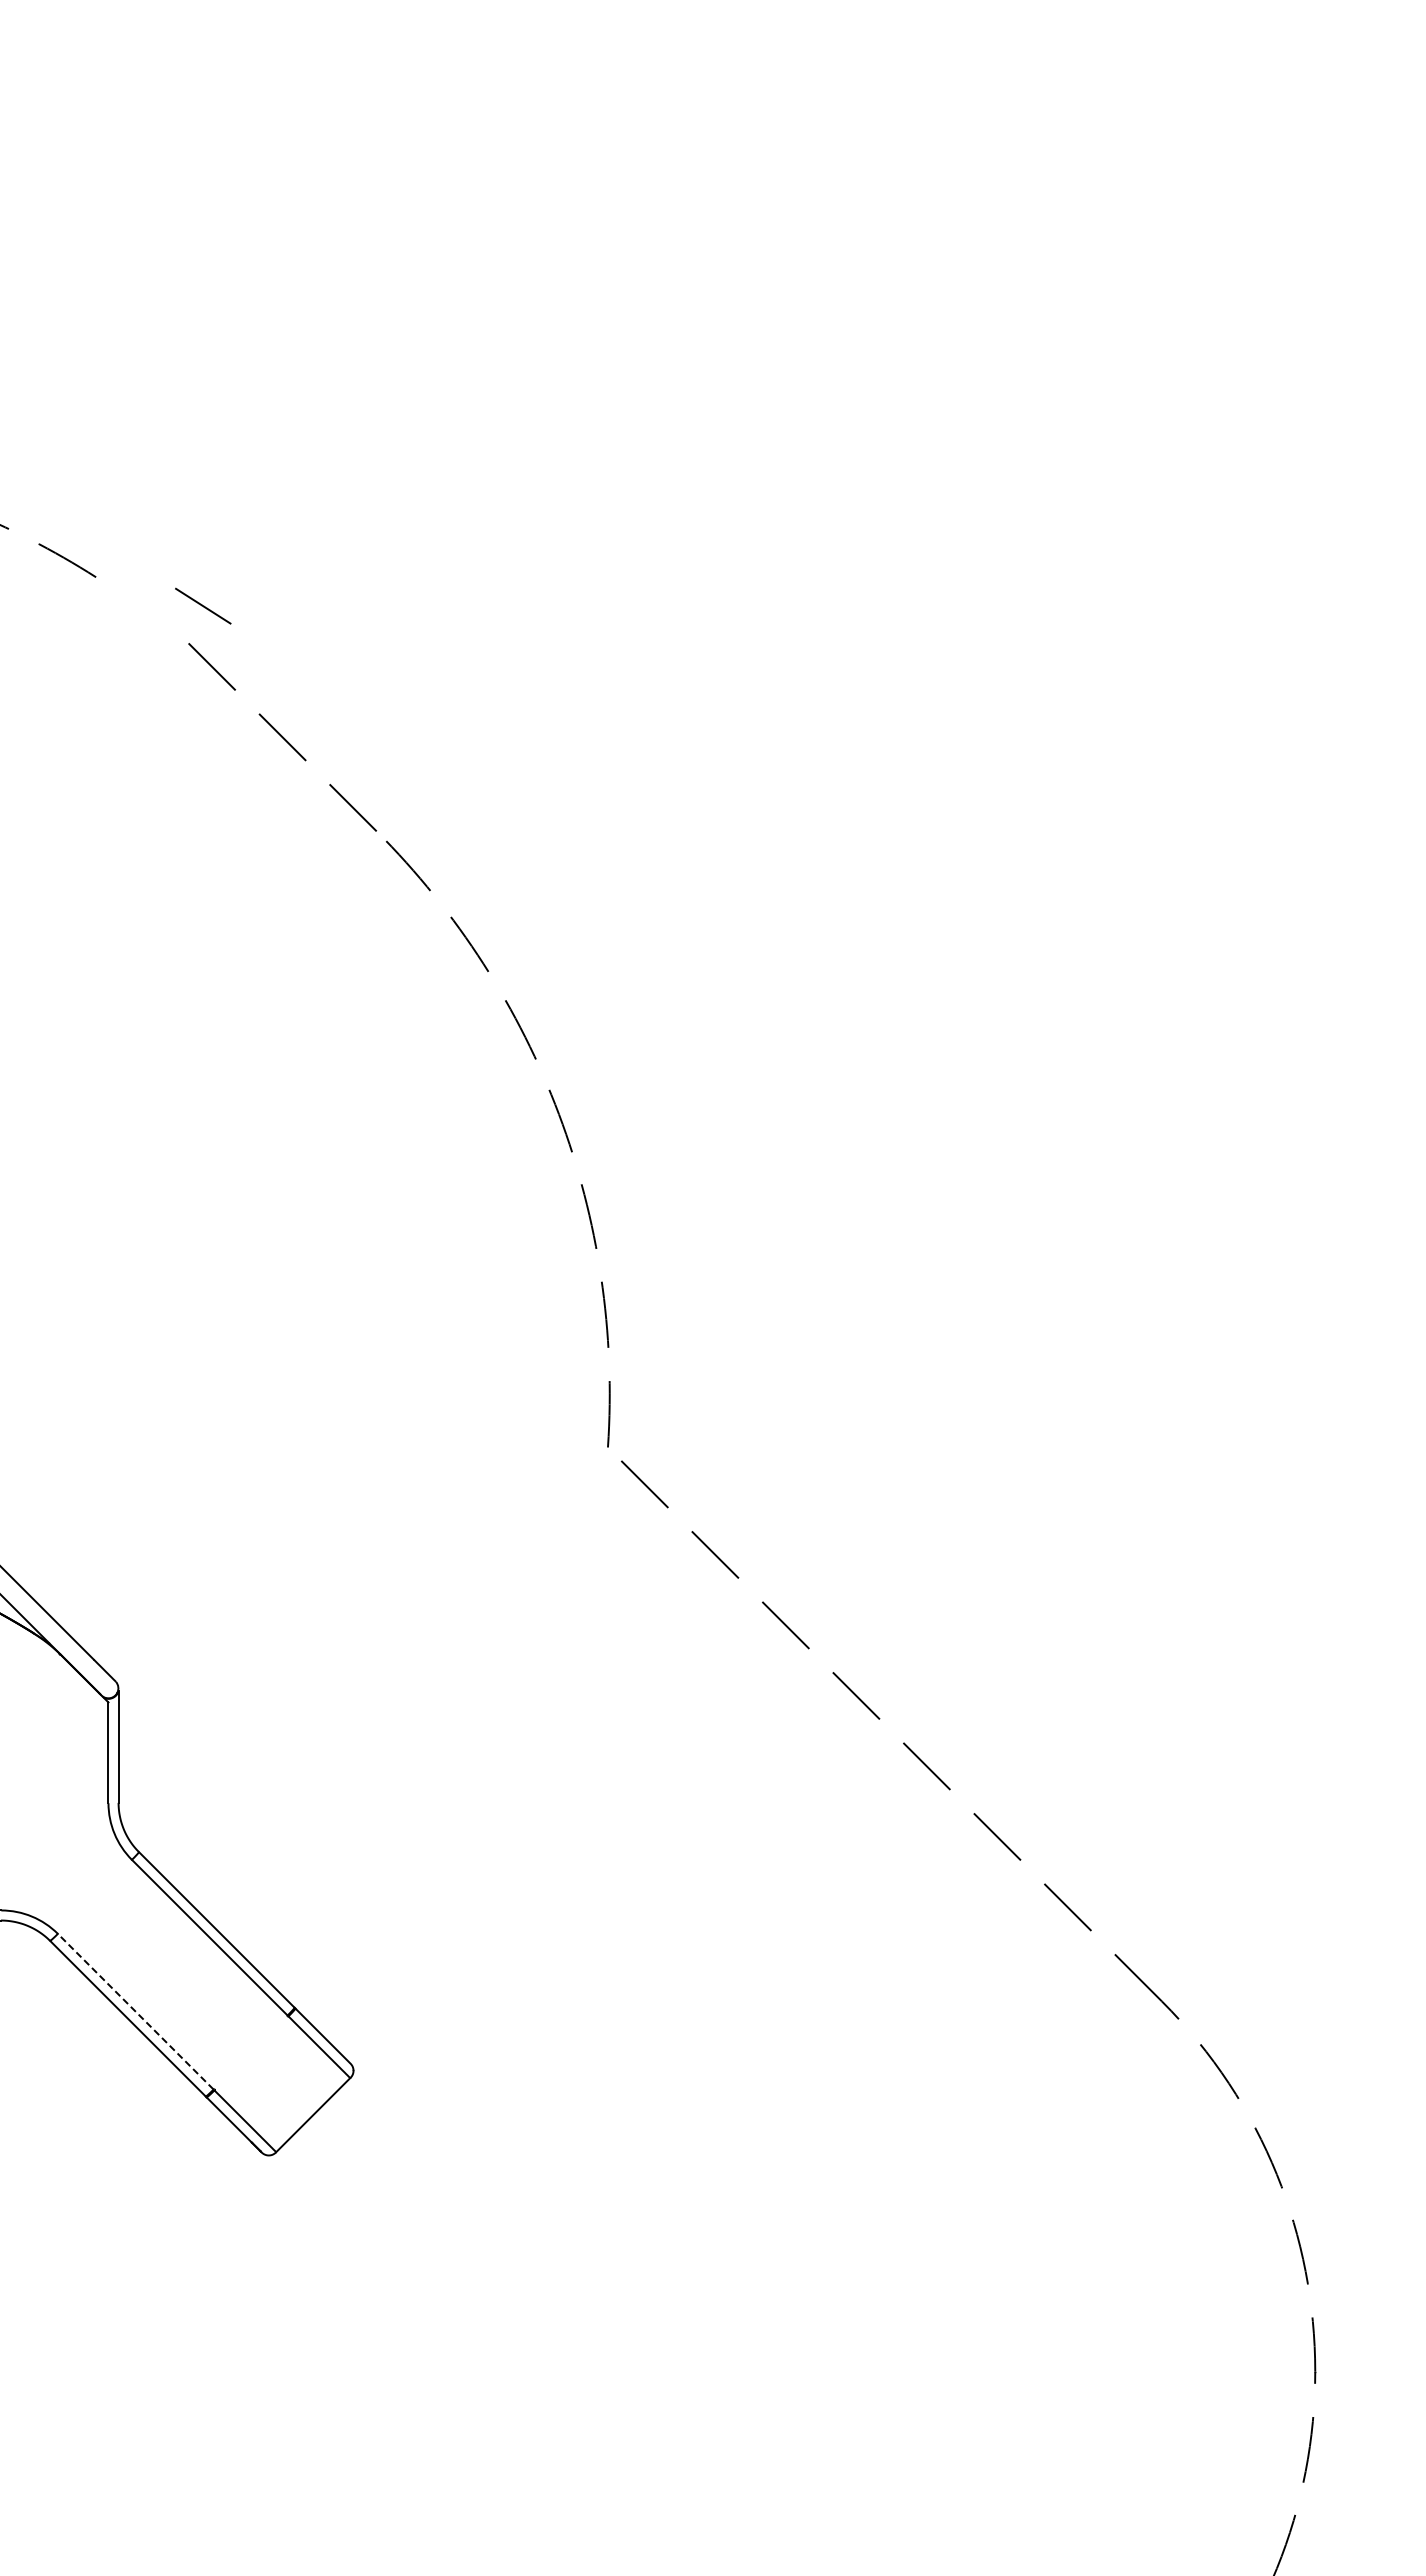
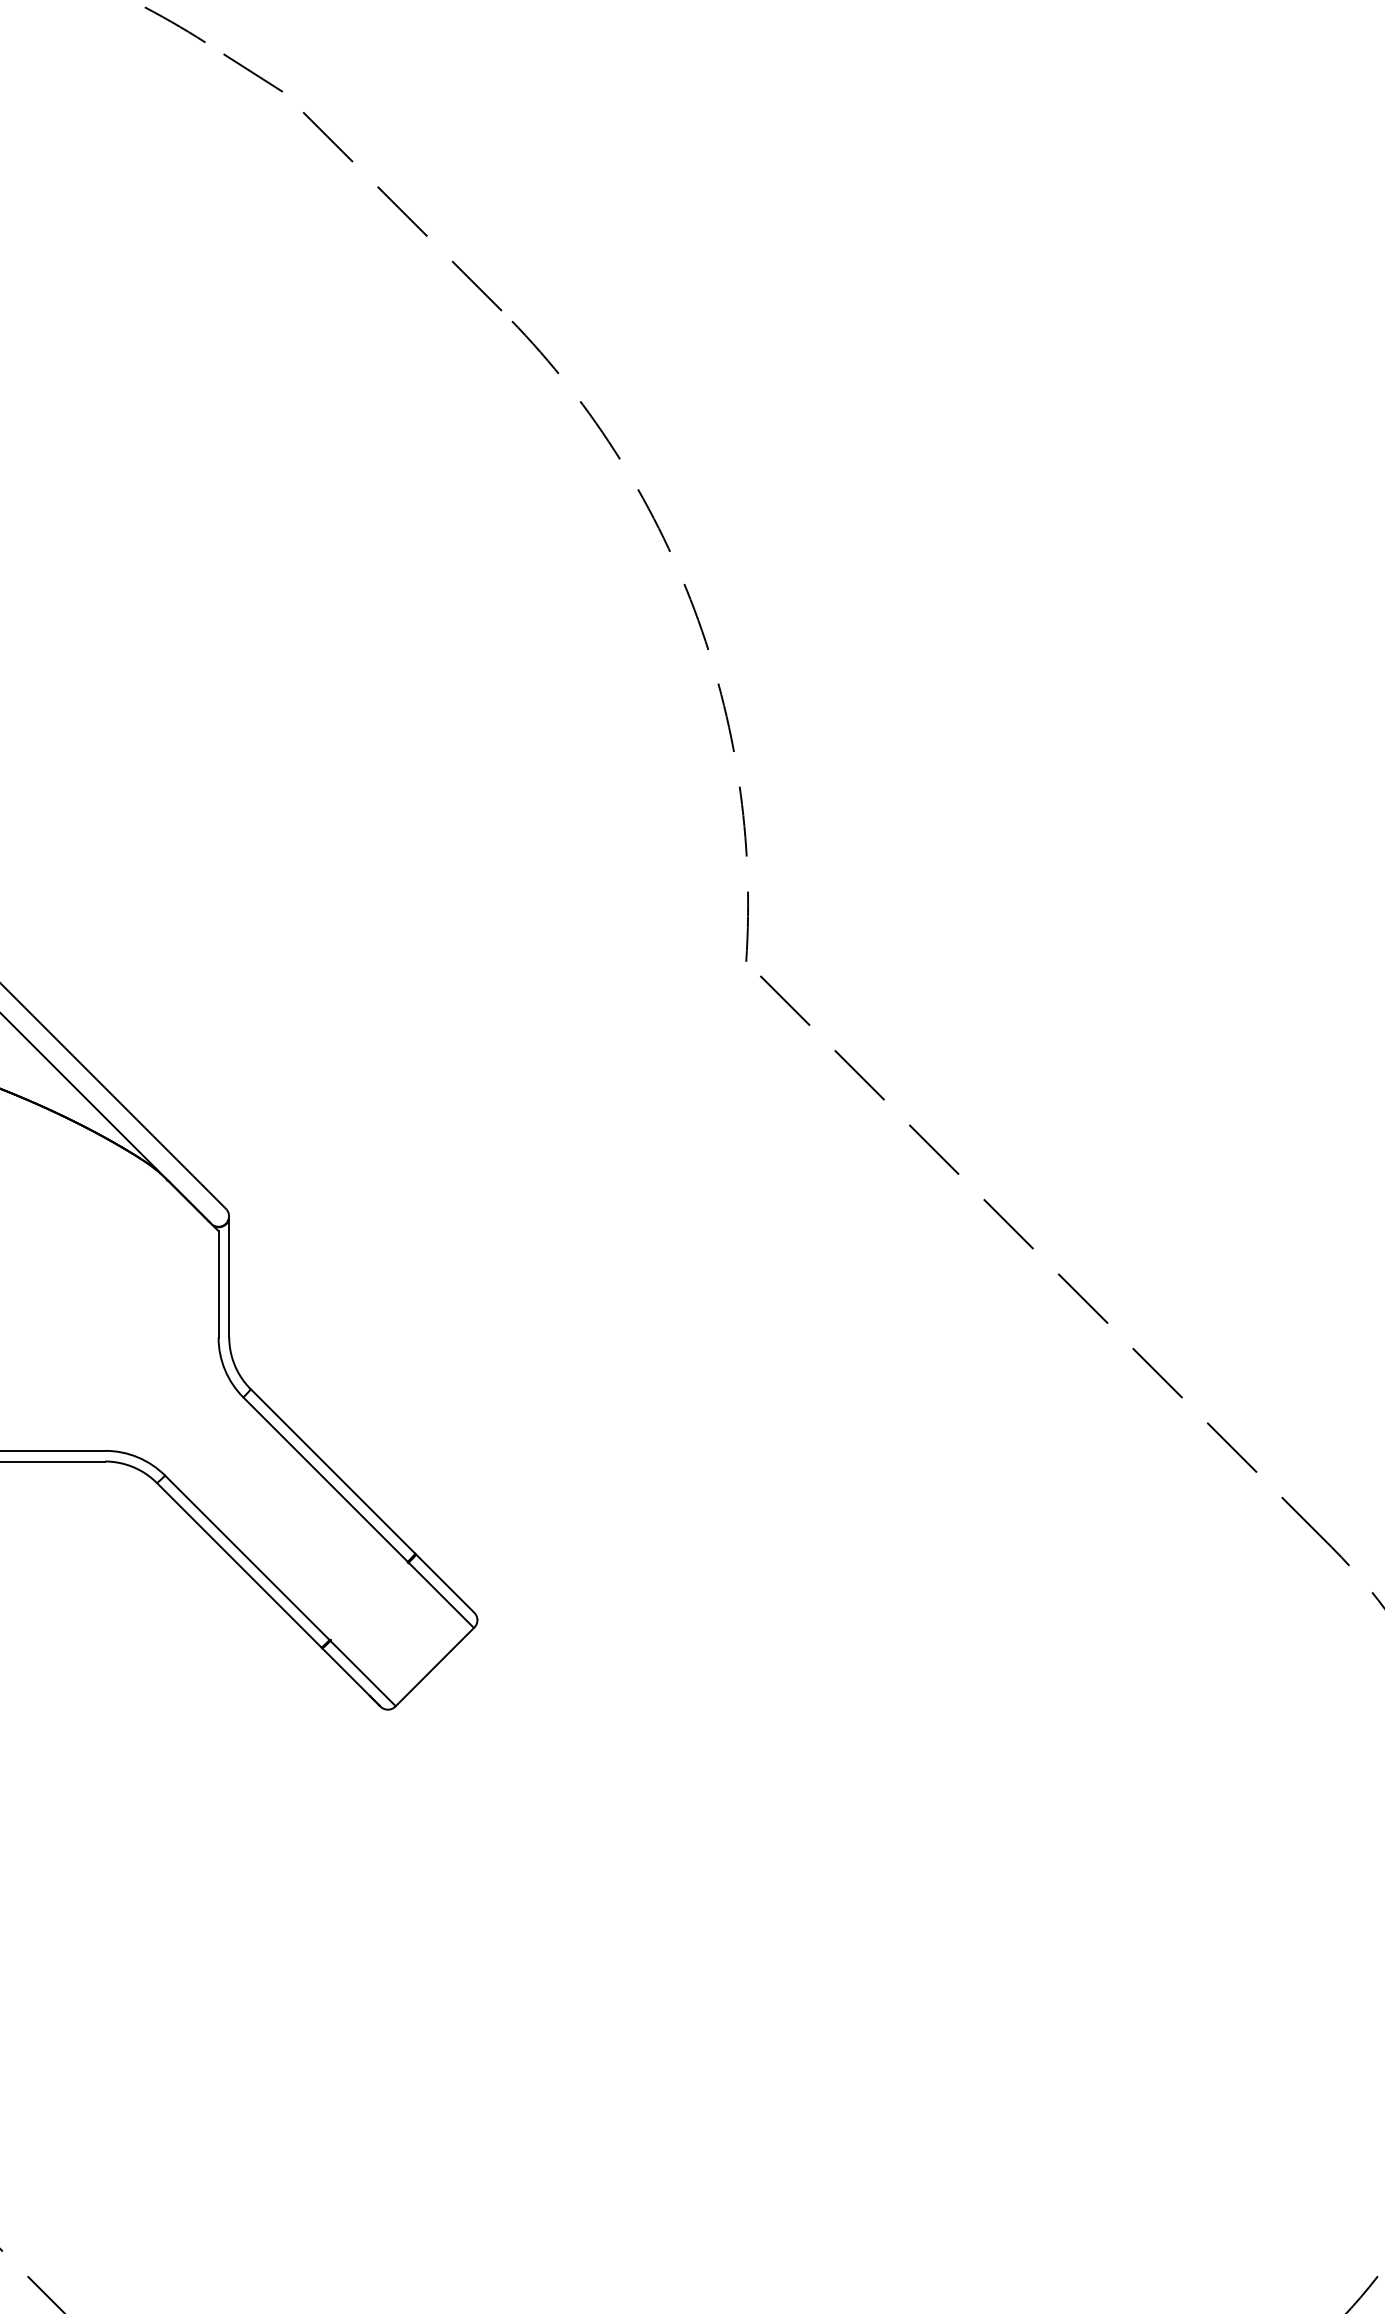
line: (203, 605) -> (253, 72), moved
line: (135, 2011) -> (247, 1557), dashed -> solid

